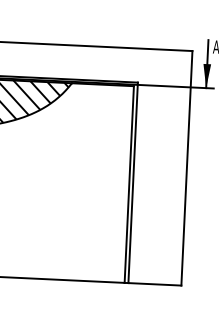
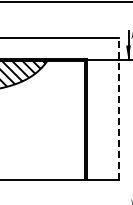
line: (187, 167) -> (119, 108), solid -> dashed

